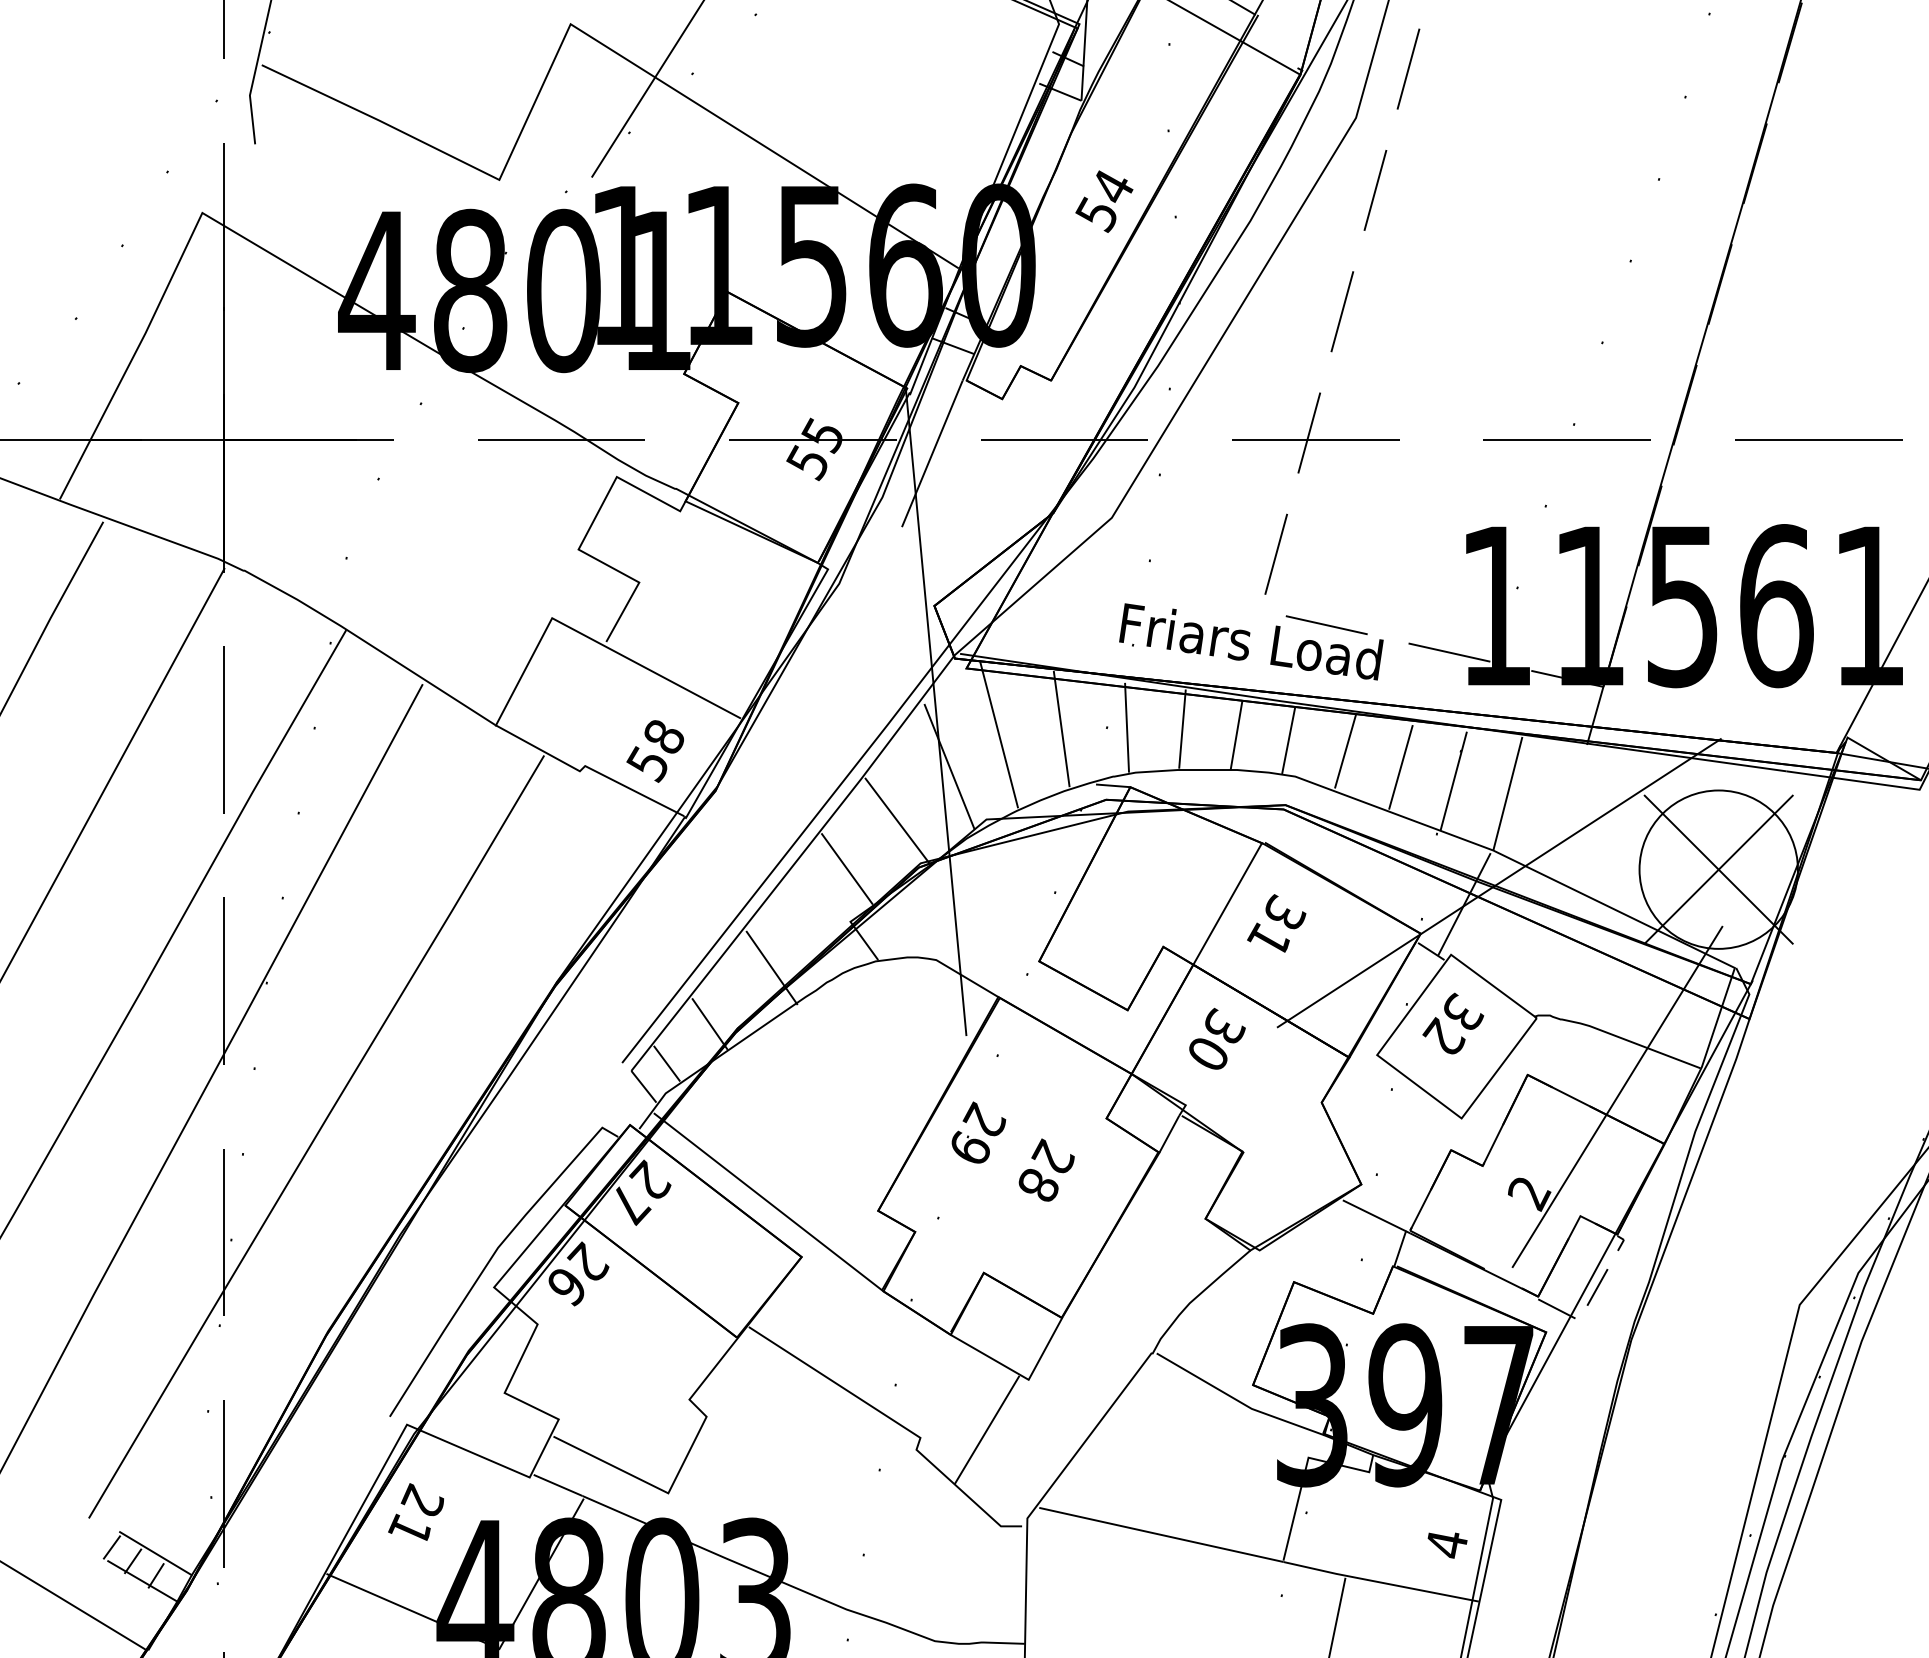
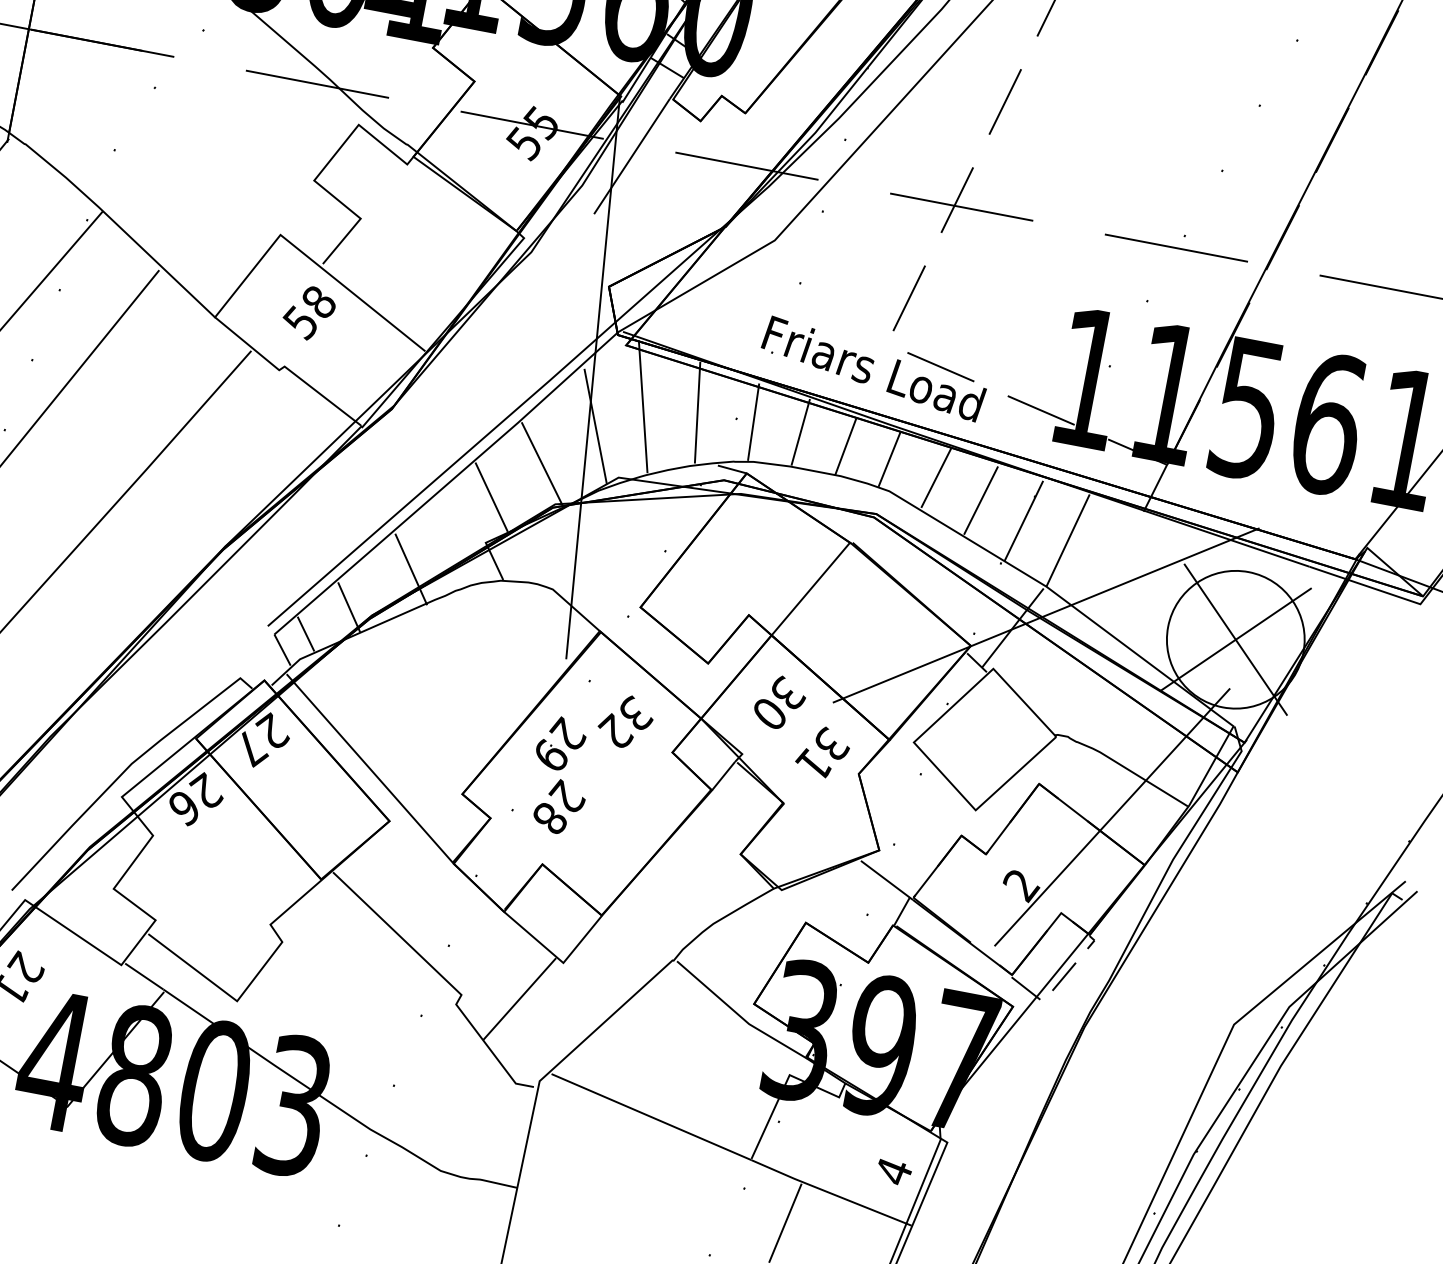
text: (654, 751) -> (308, 313), moved
text: (1276, 923) -> (822, 752), moved
text: (1453, 1023) -> (626, 721), moved
text: (1046, 1169) -> (559, 806), moved

